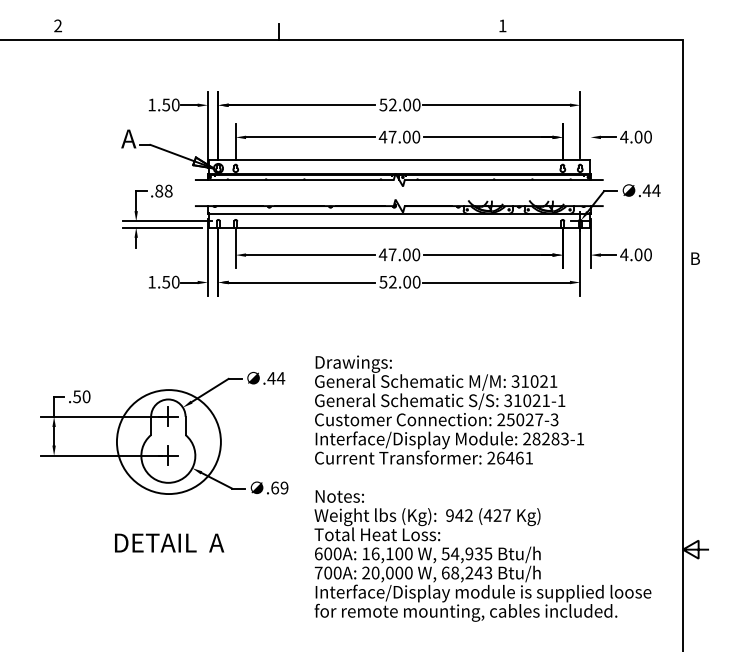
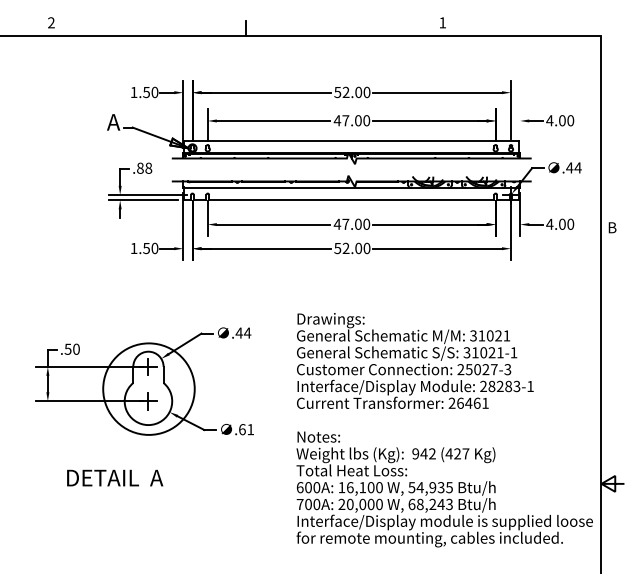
text: (284, 487) -> (250, 429), .69 -> .61
text: (482, 488) -> (444, 430), moved
text: (169, 542) -> (115, 477), moved

